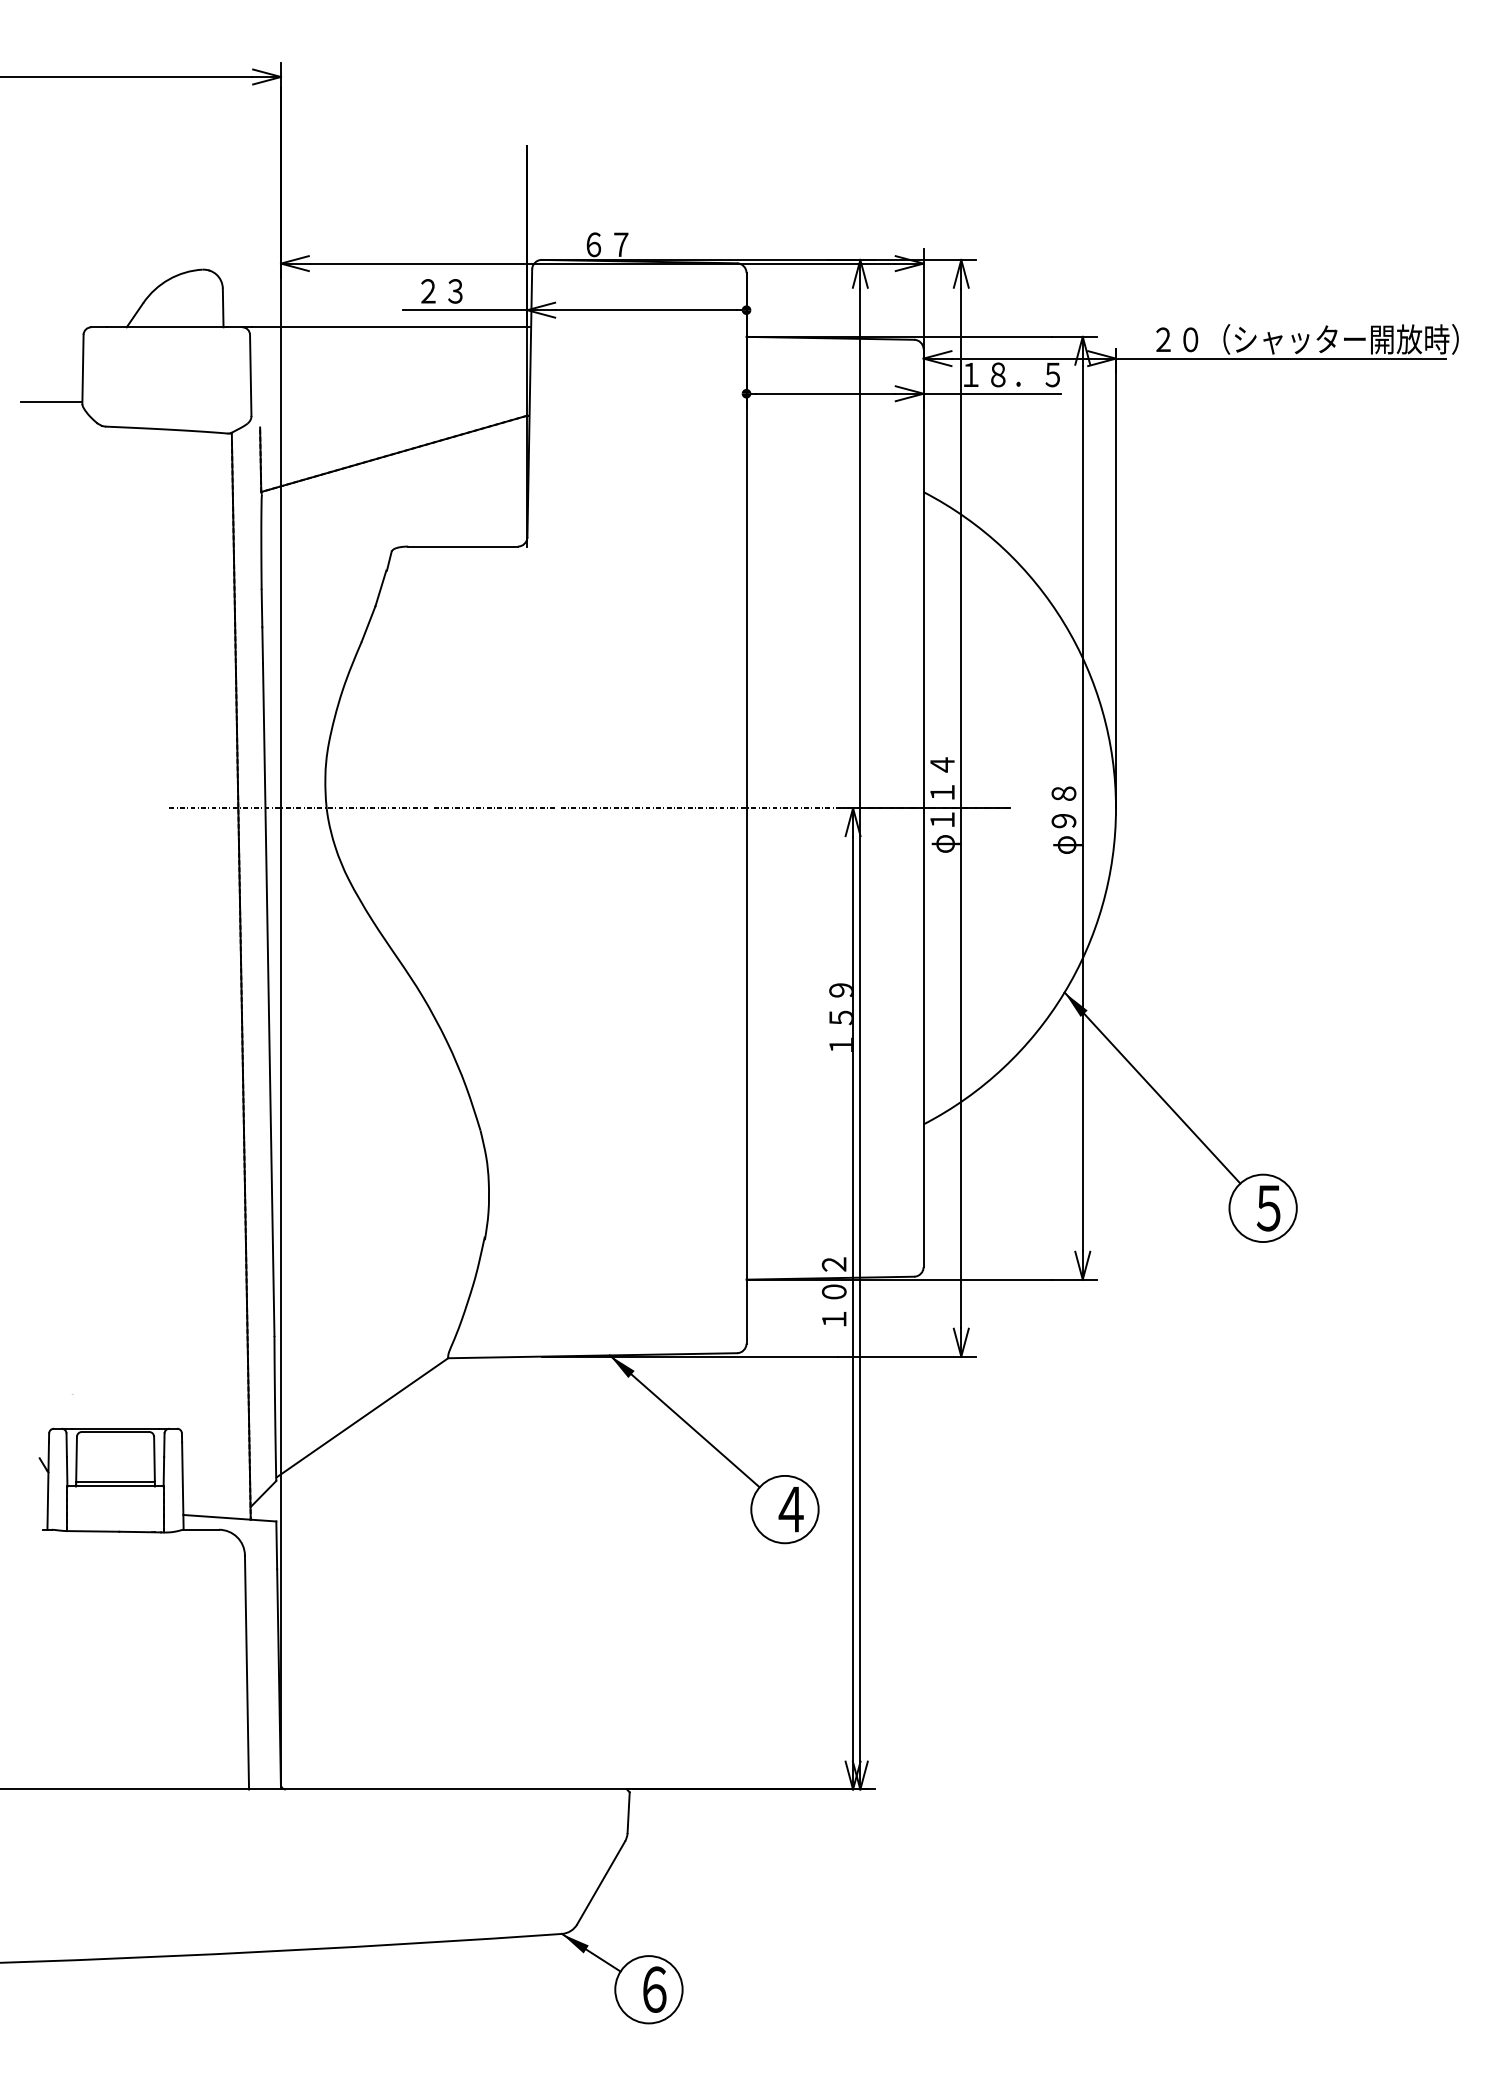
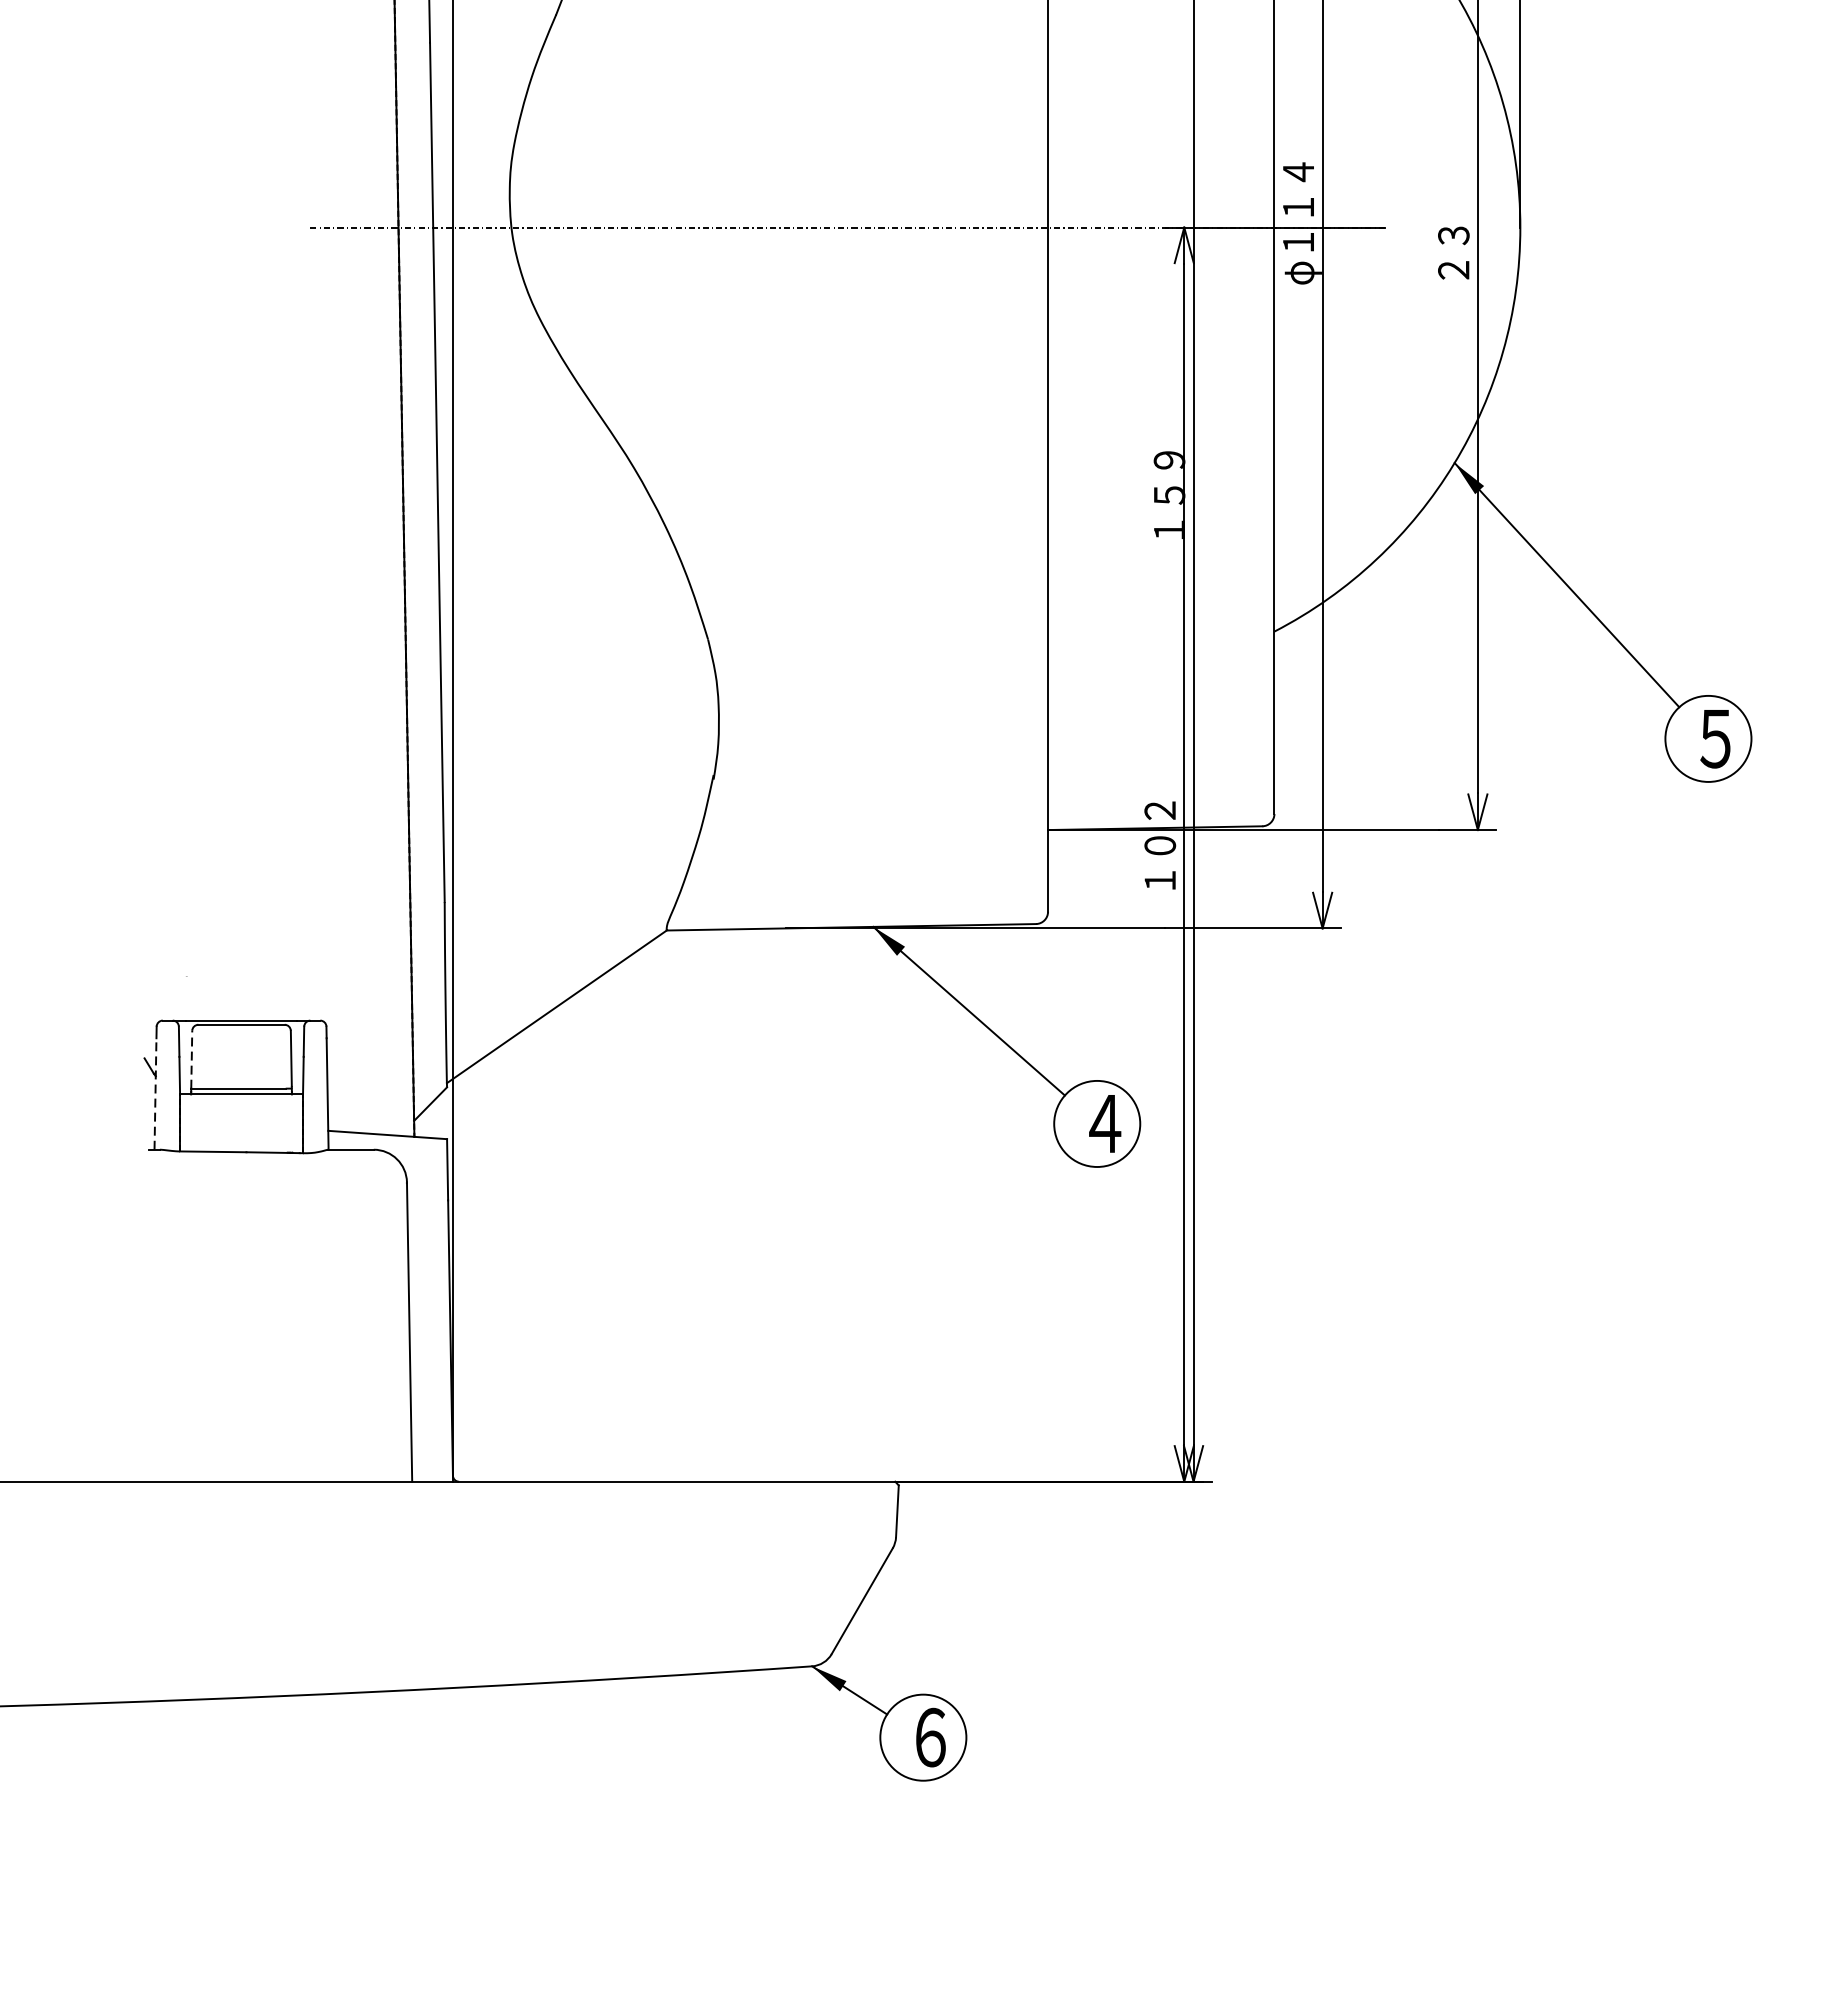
text: (1066, 819) -> (1457, 241), φ９８ -> ２３
line: (76, 1459) -> (191, 1059), solid -> dashed
line: (48, 1486) -> (155, 1094), solid -> dashed

